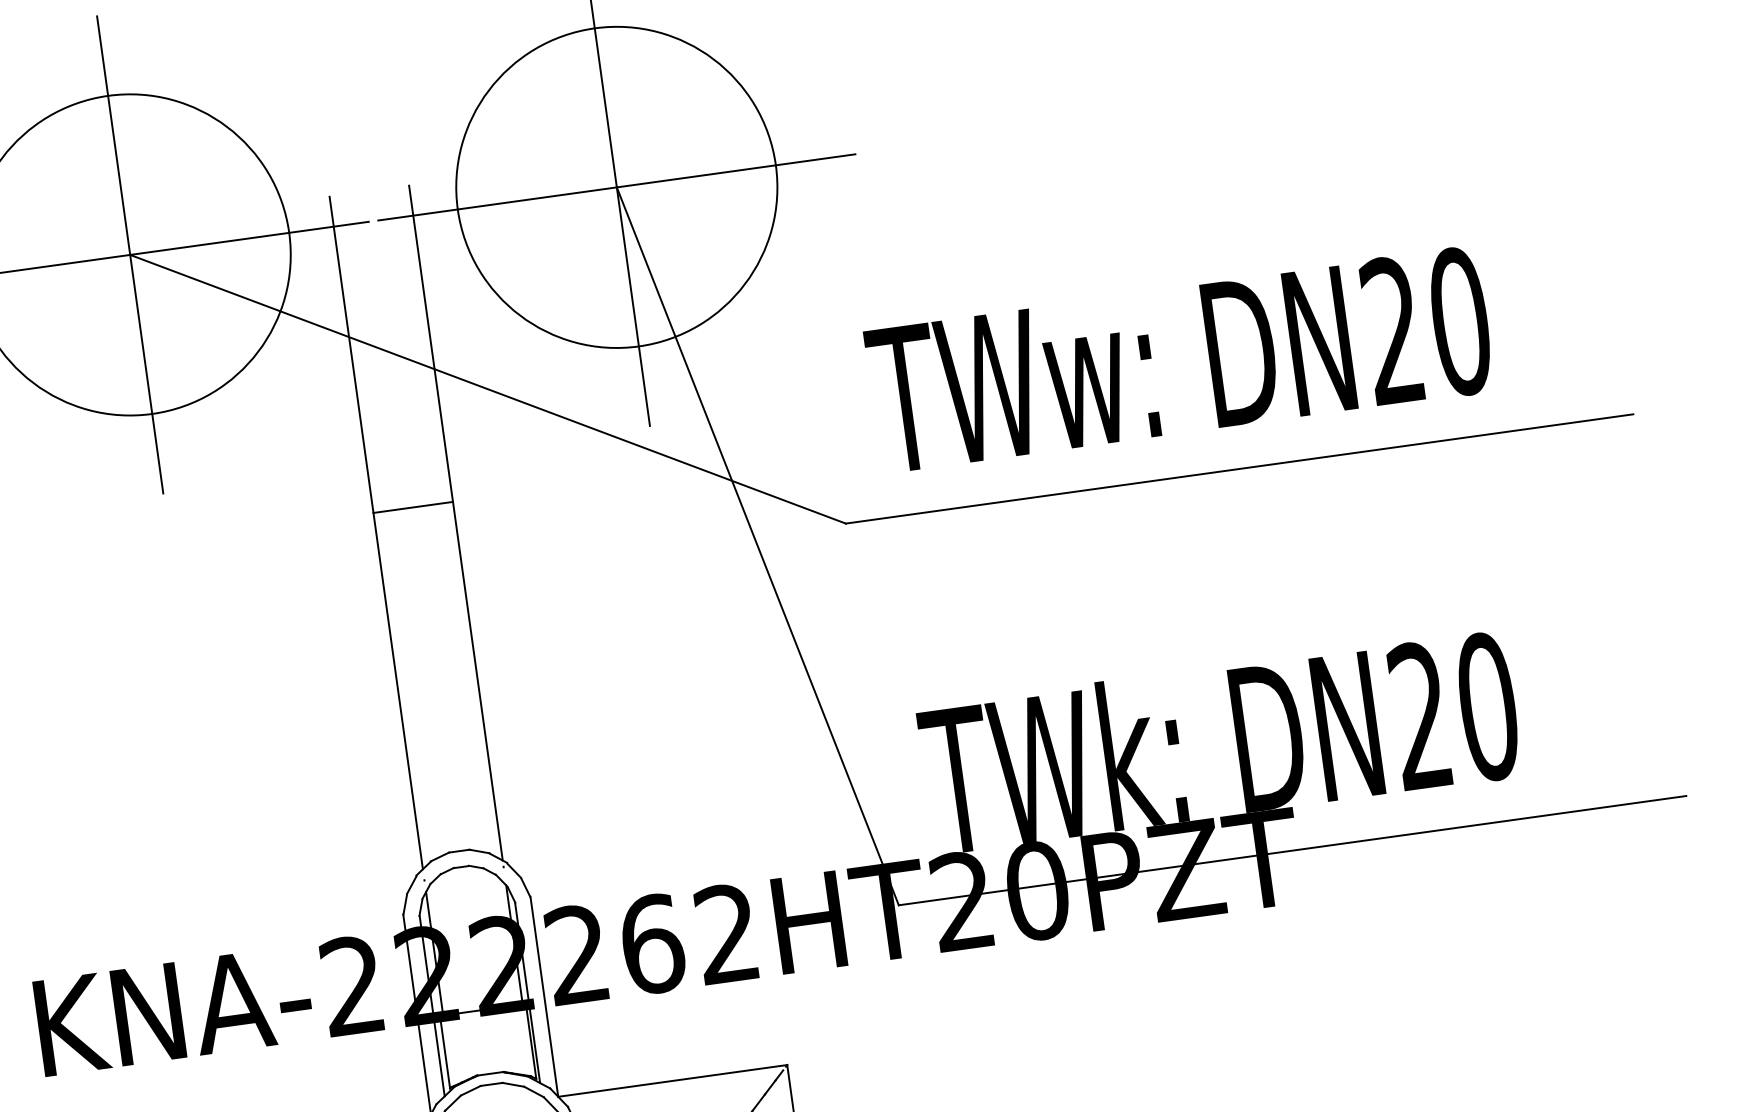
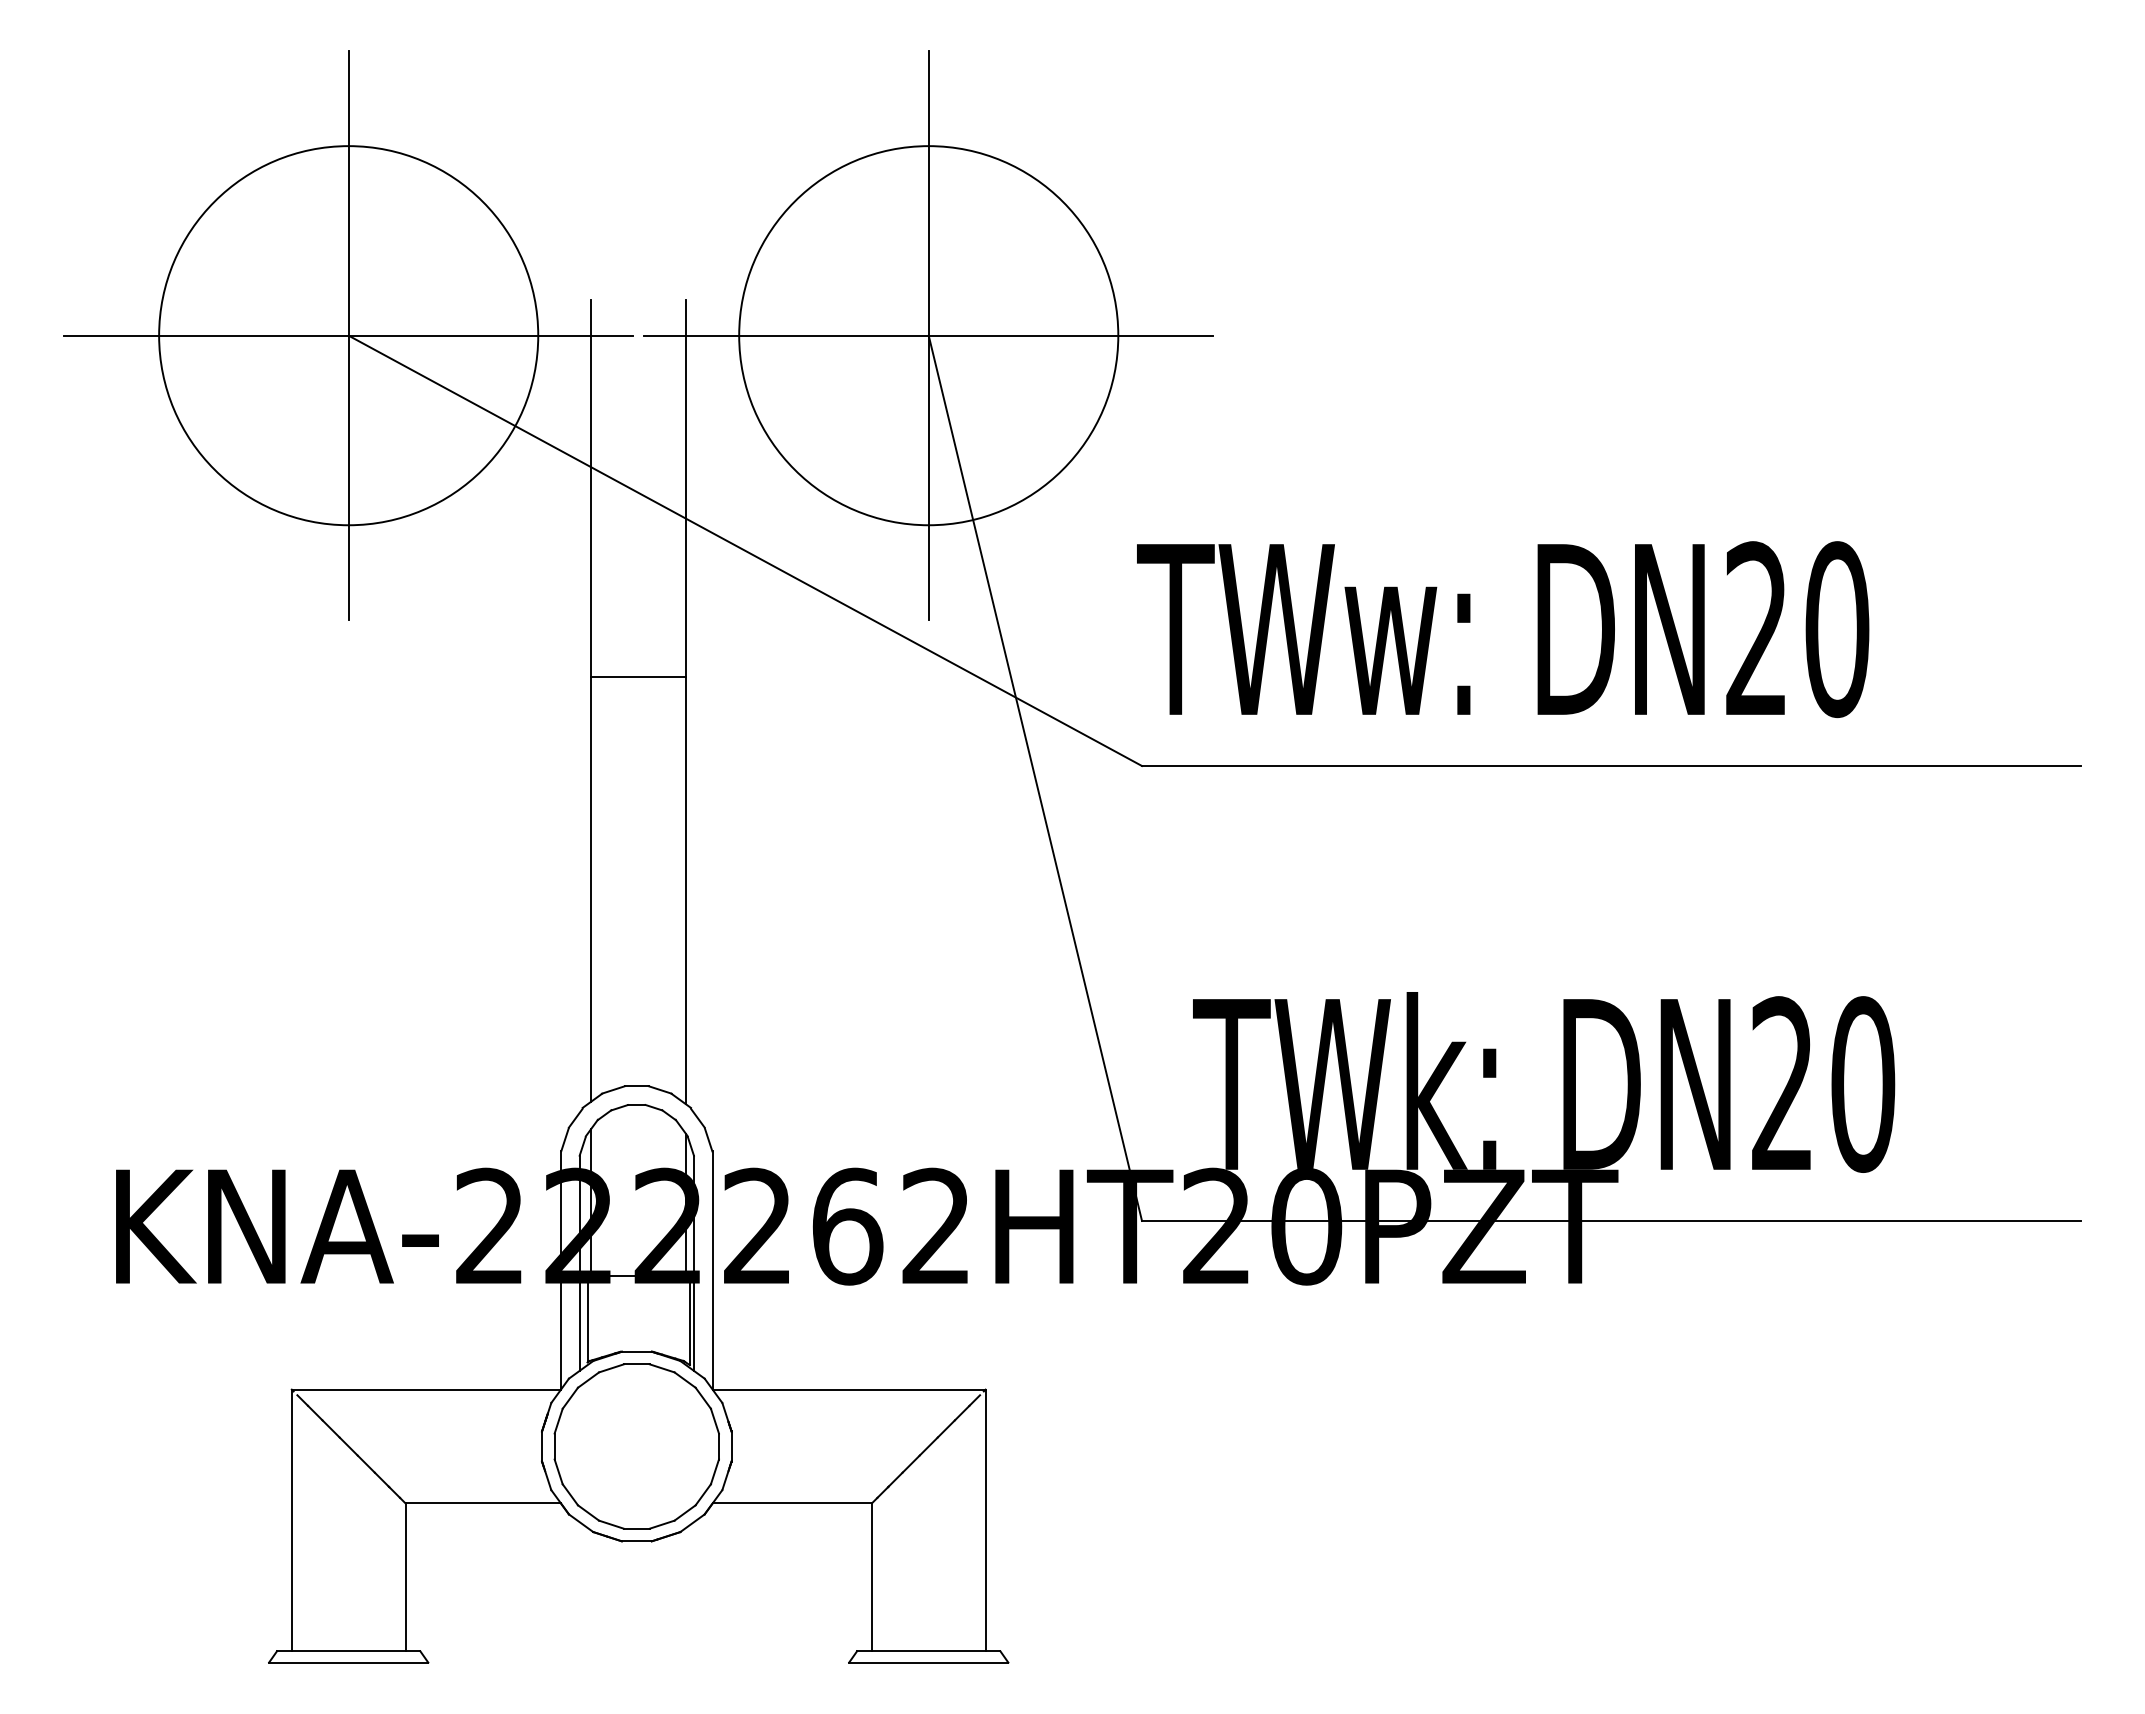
text: (1180, 360) -> (1503, 629), moved

